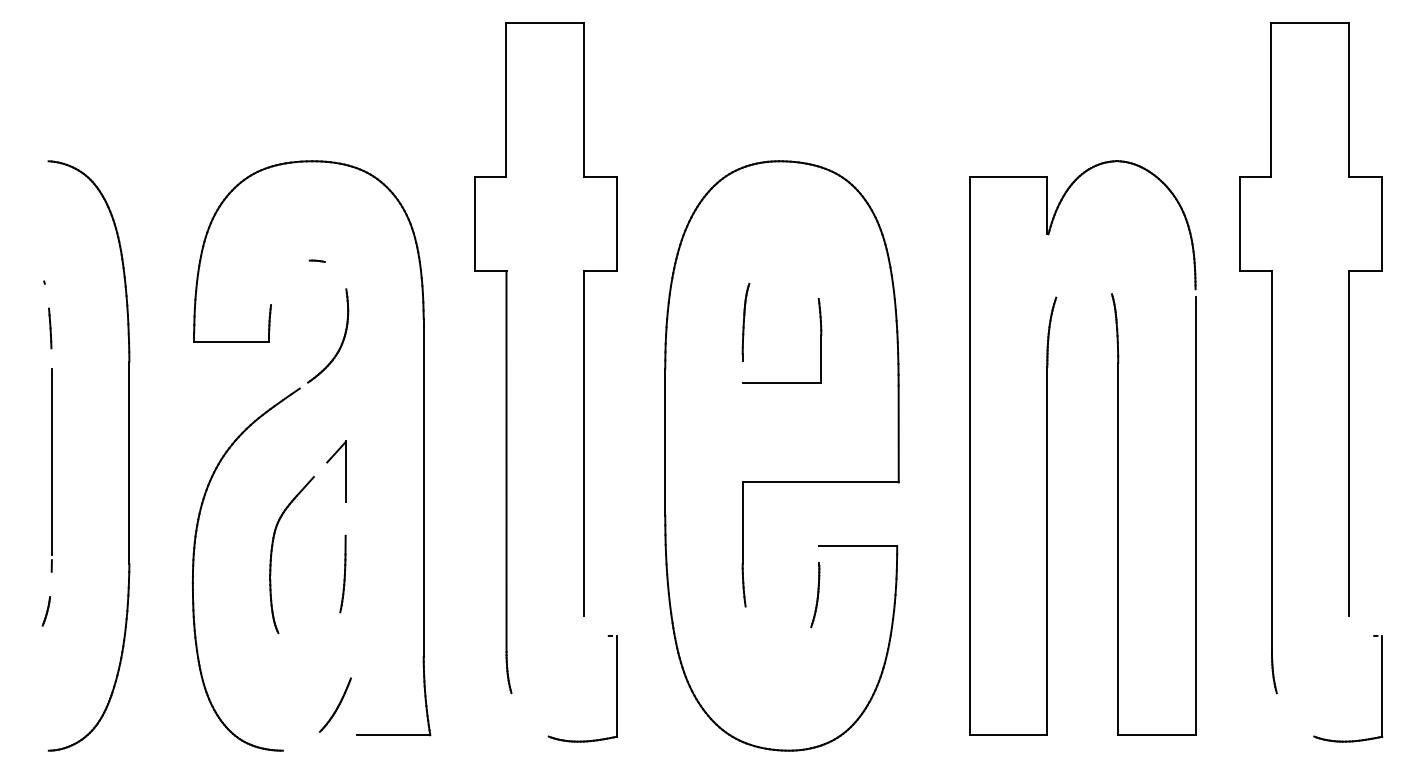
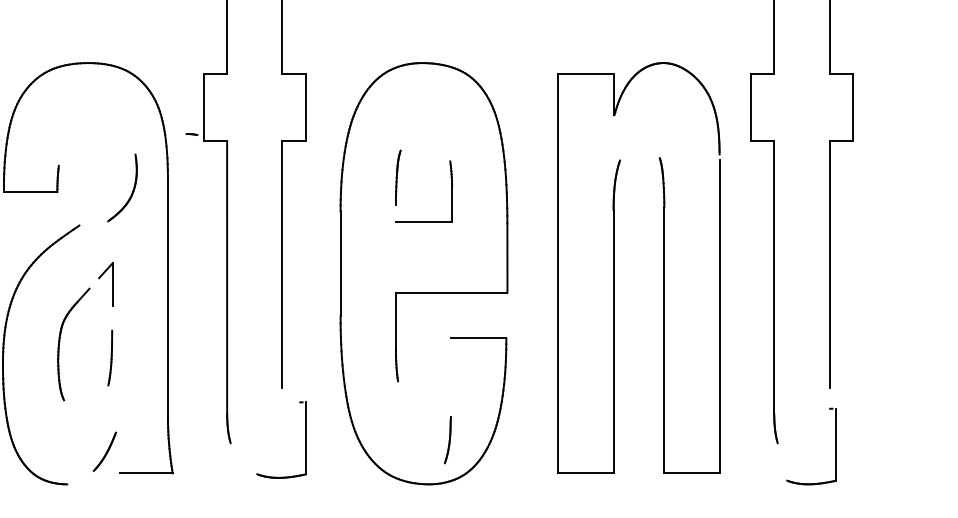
line: (316, 260) -> (191, 134), moved
part: (342, 339) -> (132, 190), moved
part: (815, 595) -> (447, 440), moved
part: (1381, 688) -> (835, 446), moved

